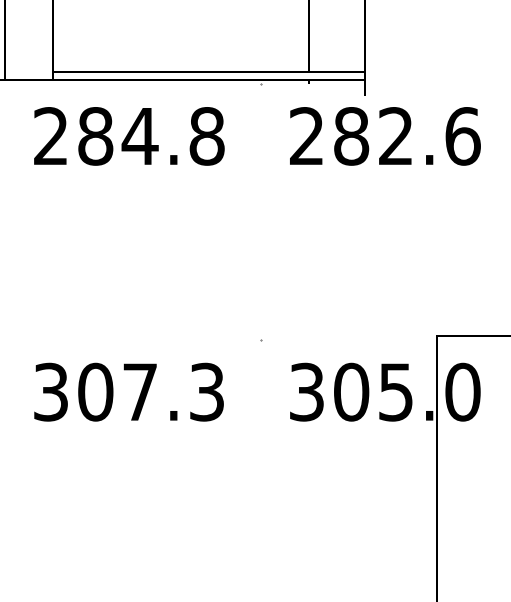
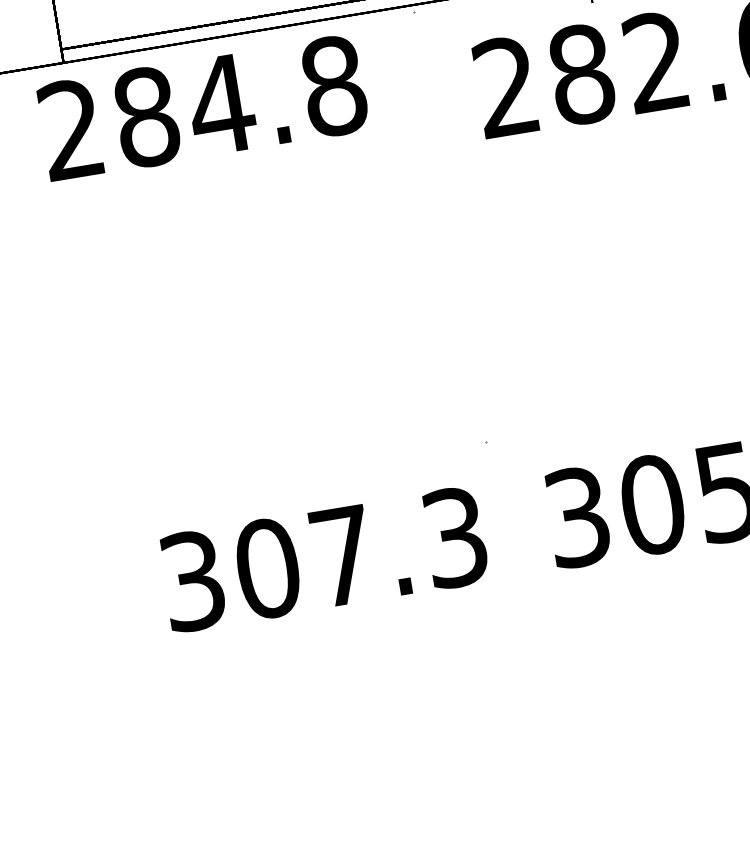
text: (129, 136) -> (203, 108), moved
text: (128, 391) -> (322, 558), moved

